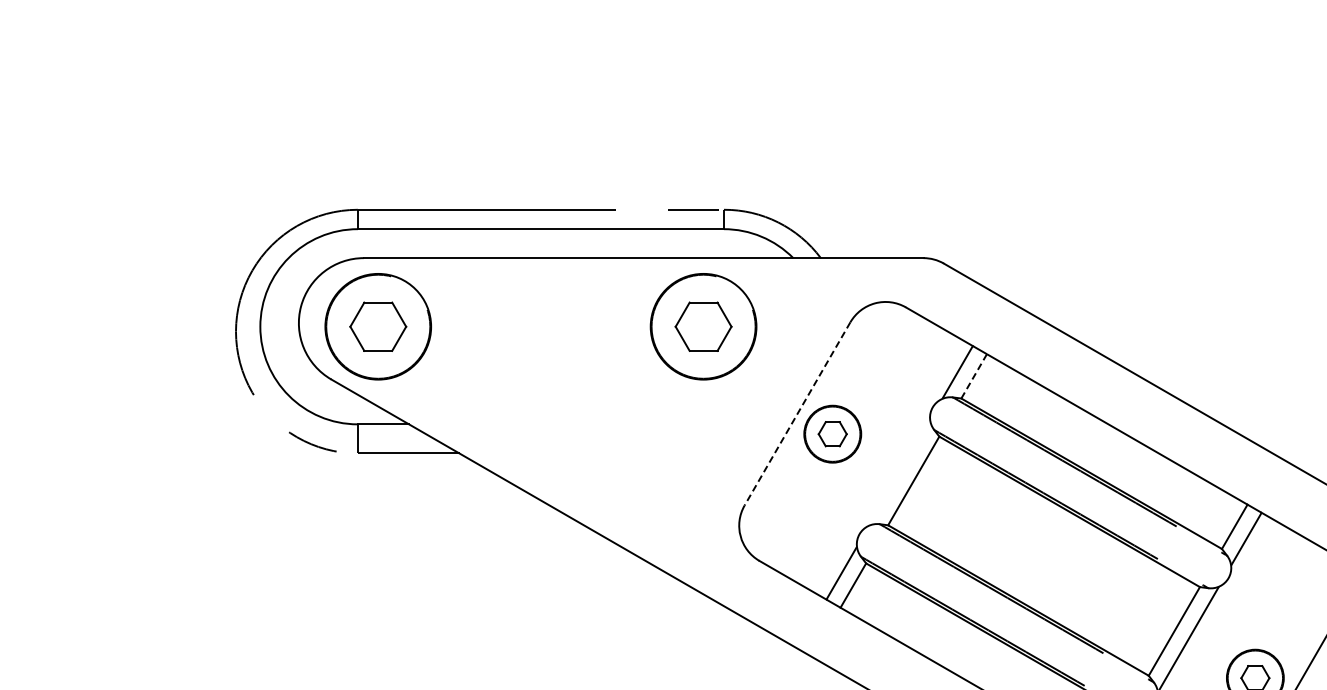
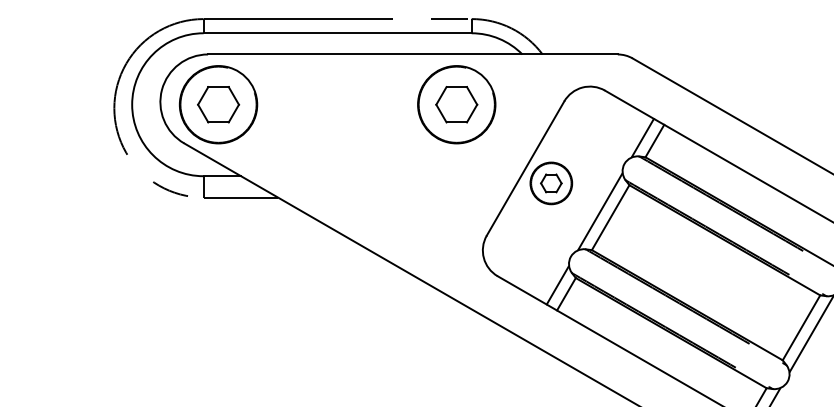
line: (974, 376) -> (655, 141), dashed -> solid
line: (797, 413) -> (525, 168), dashed -> solid
line: (899, 472) -> (600, 211), added

